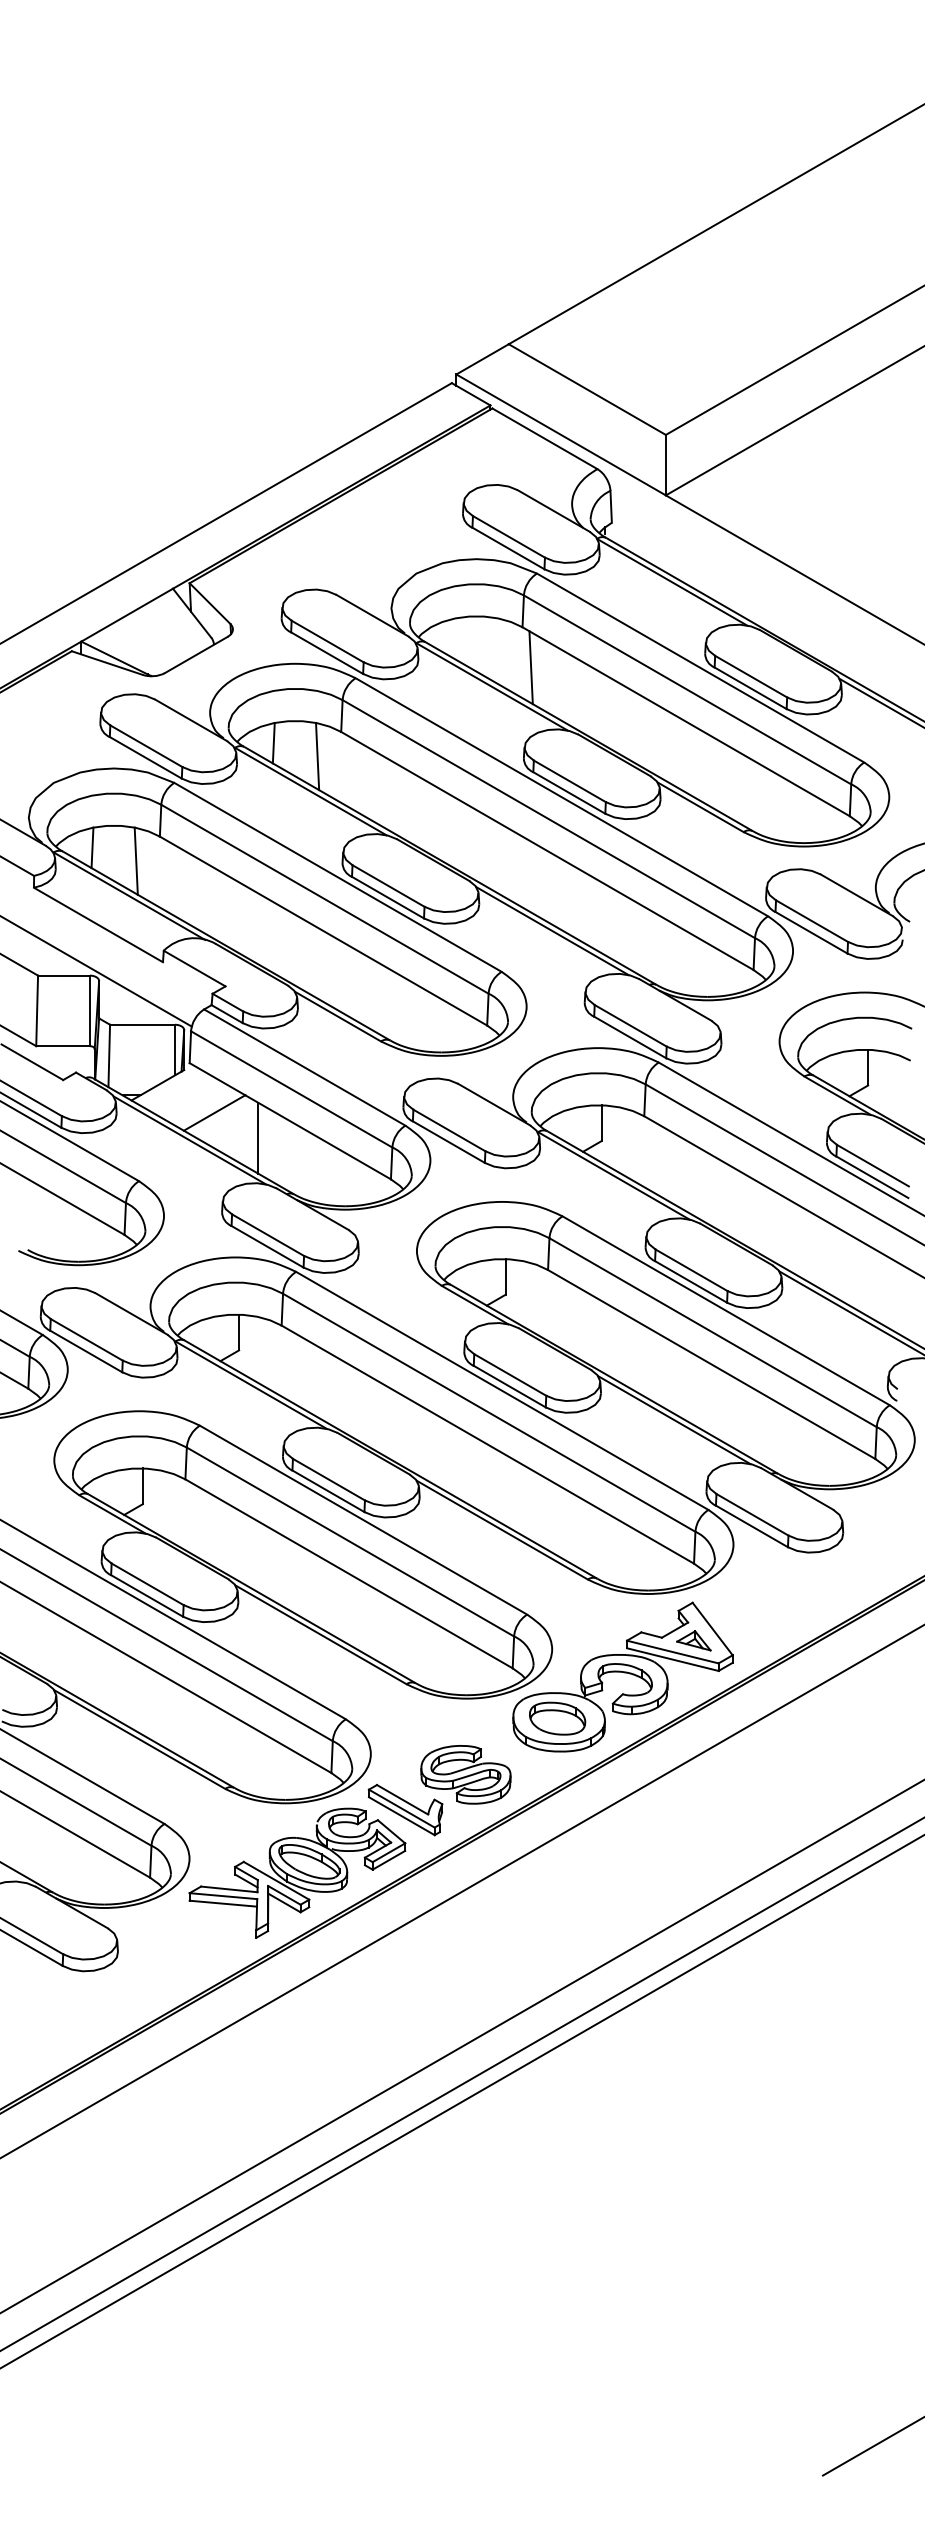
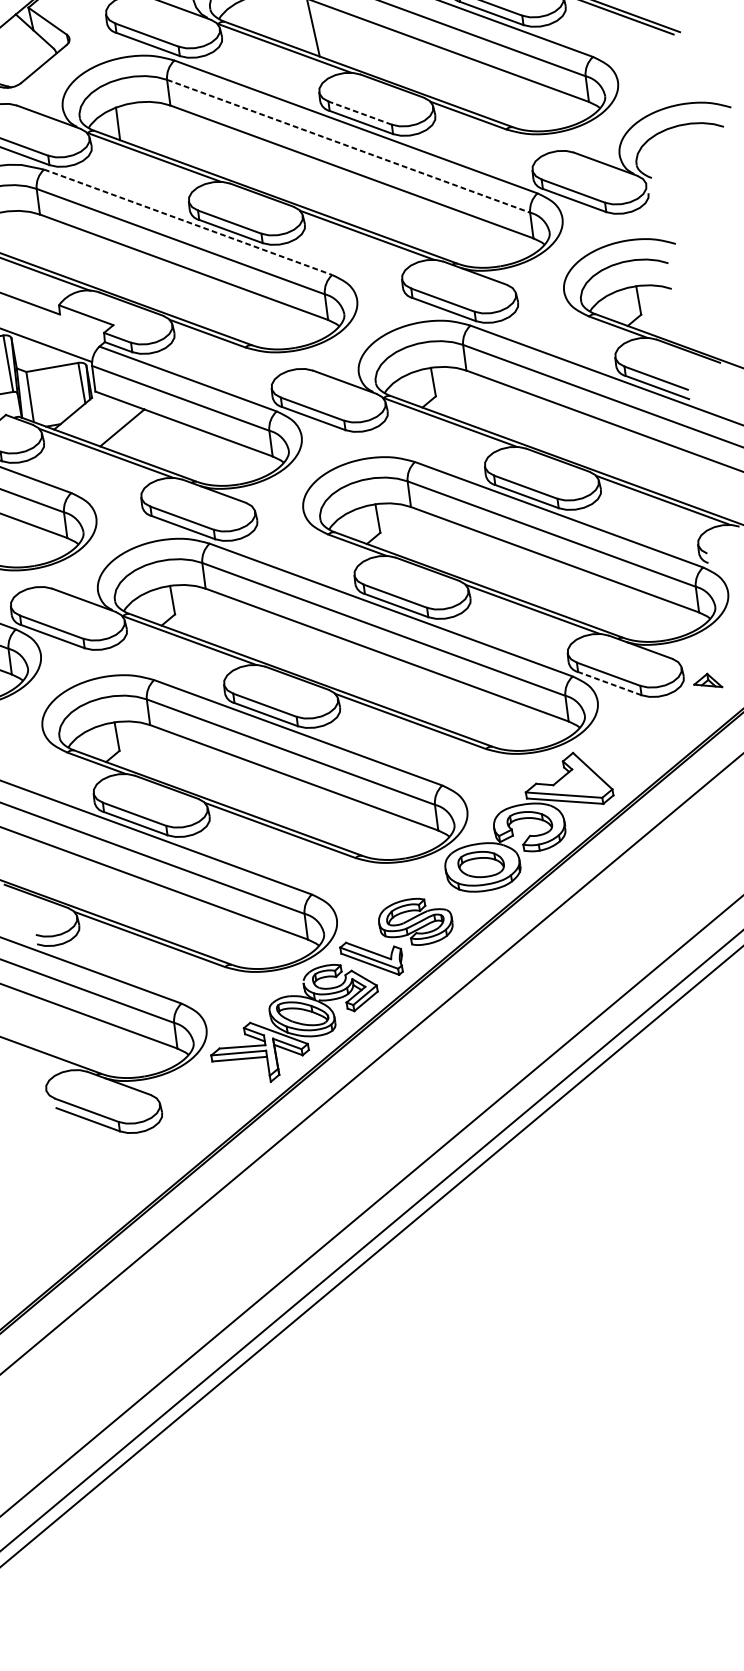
line: (317, 756) -> (154, 128), removed
line: (569, 781) -> (359, 113), solid -> dashed
line: (549, 819) -> (349, 146), solid -> dashed
line: (135, 860) -> (23, 237), removed
line: (338, 877) -> (188, 222), solid -> dashed
line: (258, 1137) -> (160, 441), removed
line: (751, 1526) -> (609, 683), solid -> dashed
part: (693, 1640) -> (707, 681), moved

